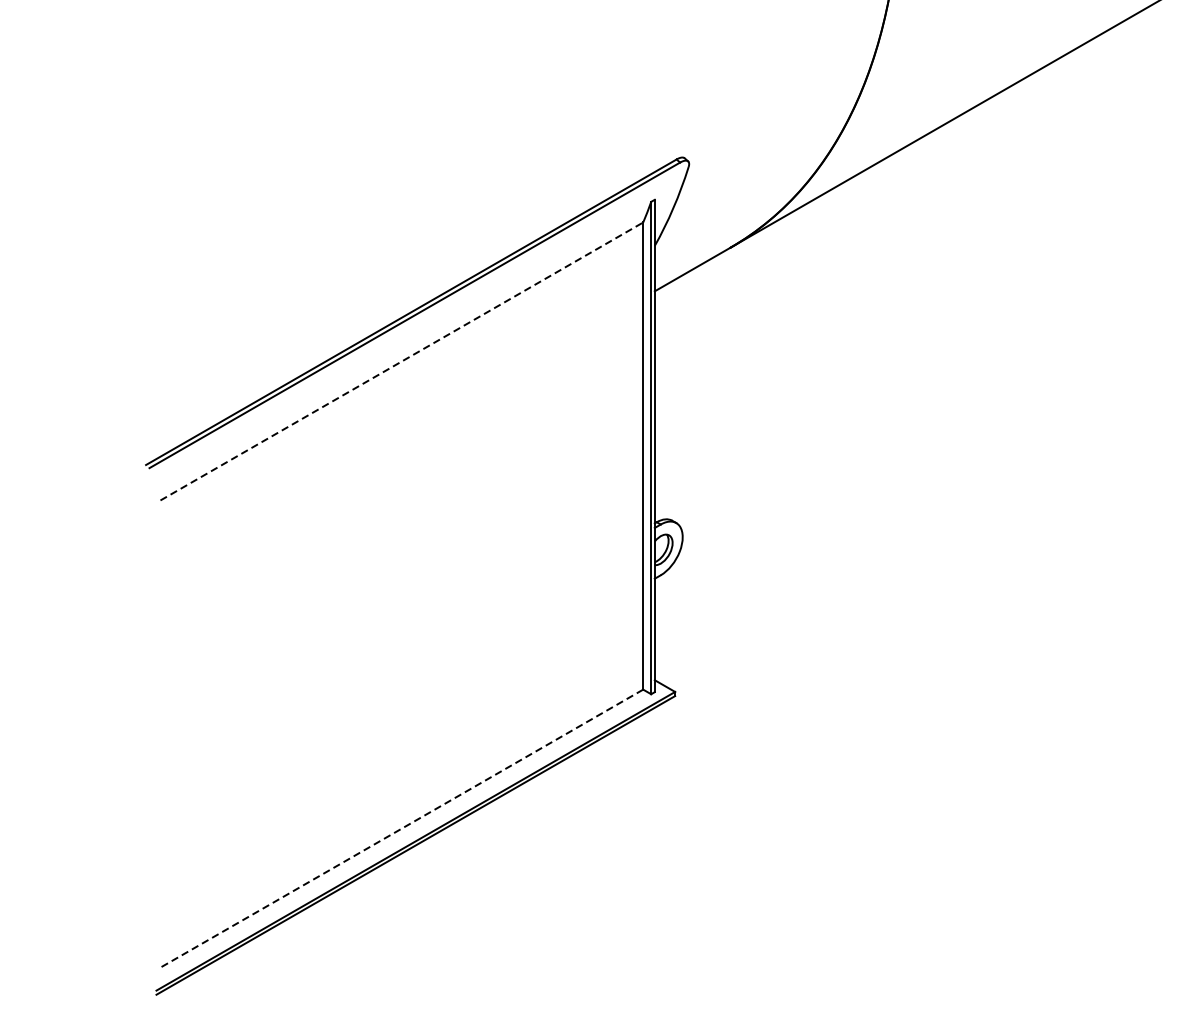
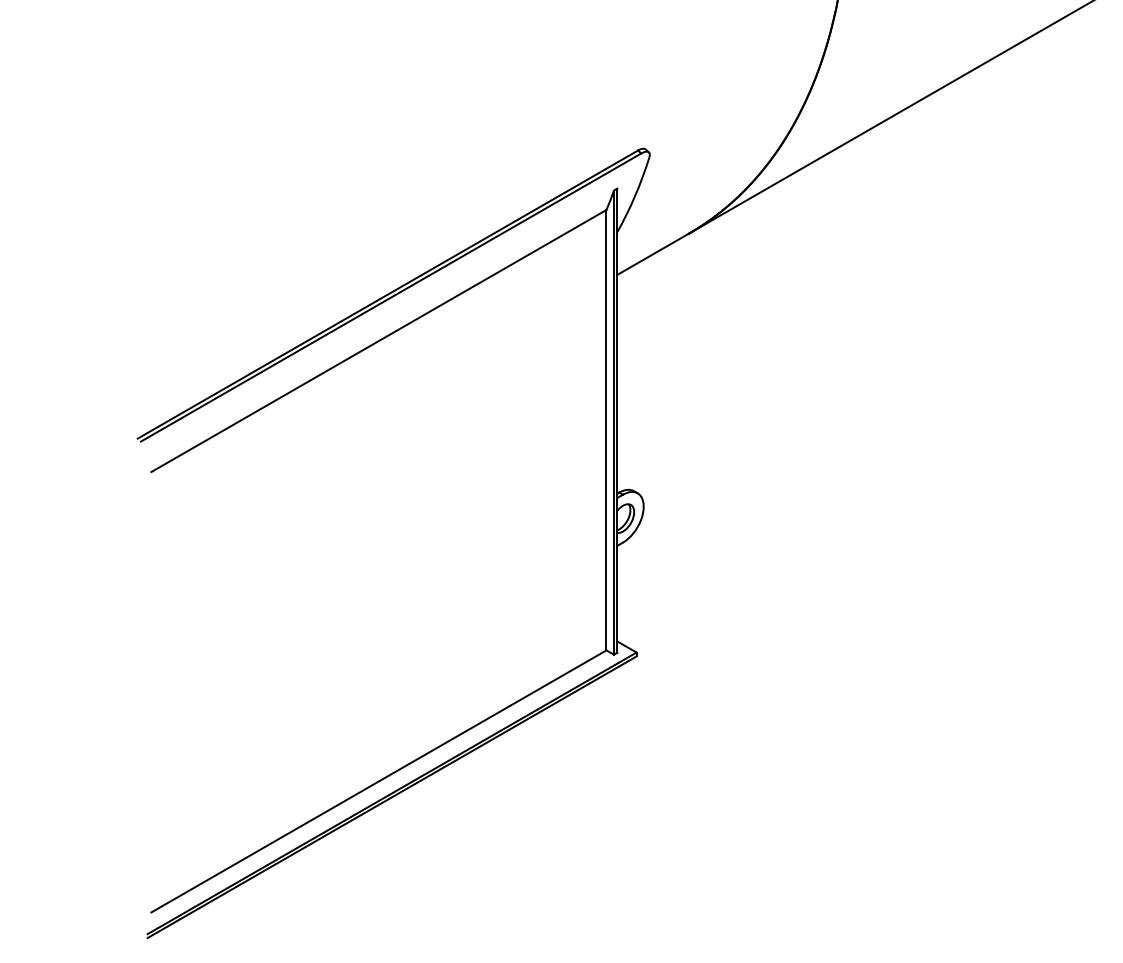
line: (401, 362) -> (378, 341), dashed -> solid
line: (401, 828) -> (378, 781), dashed -> solid

